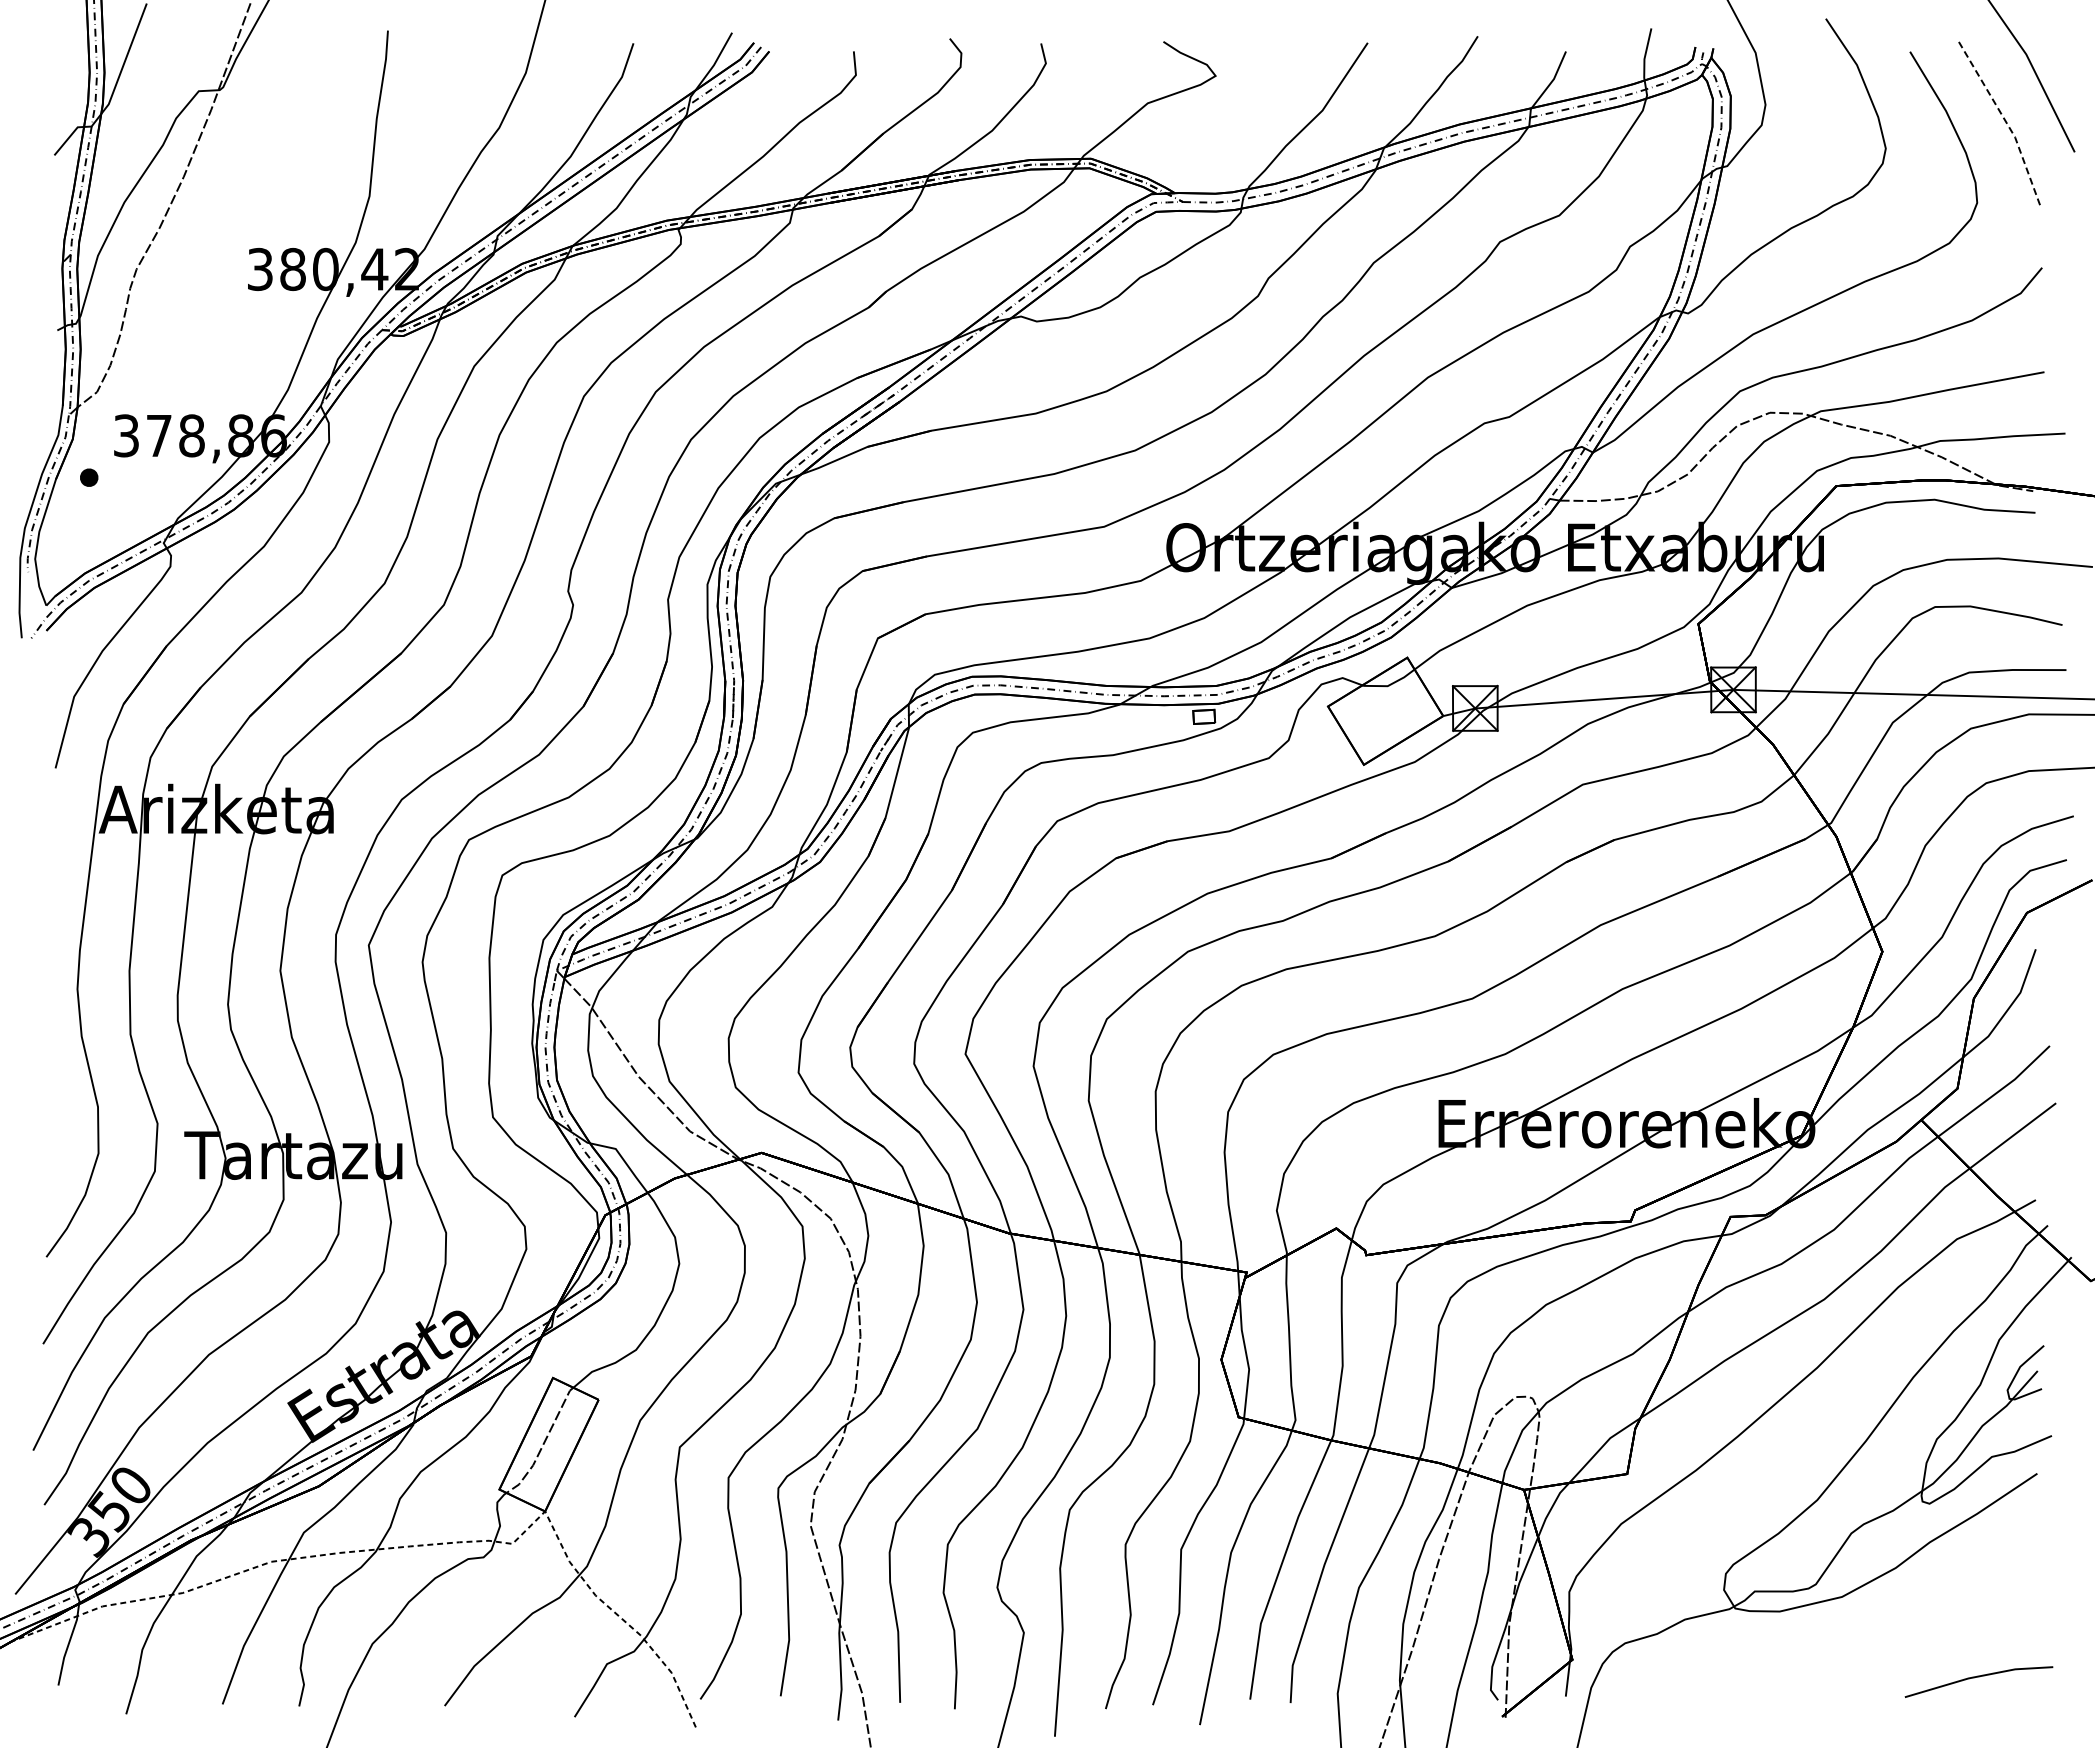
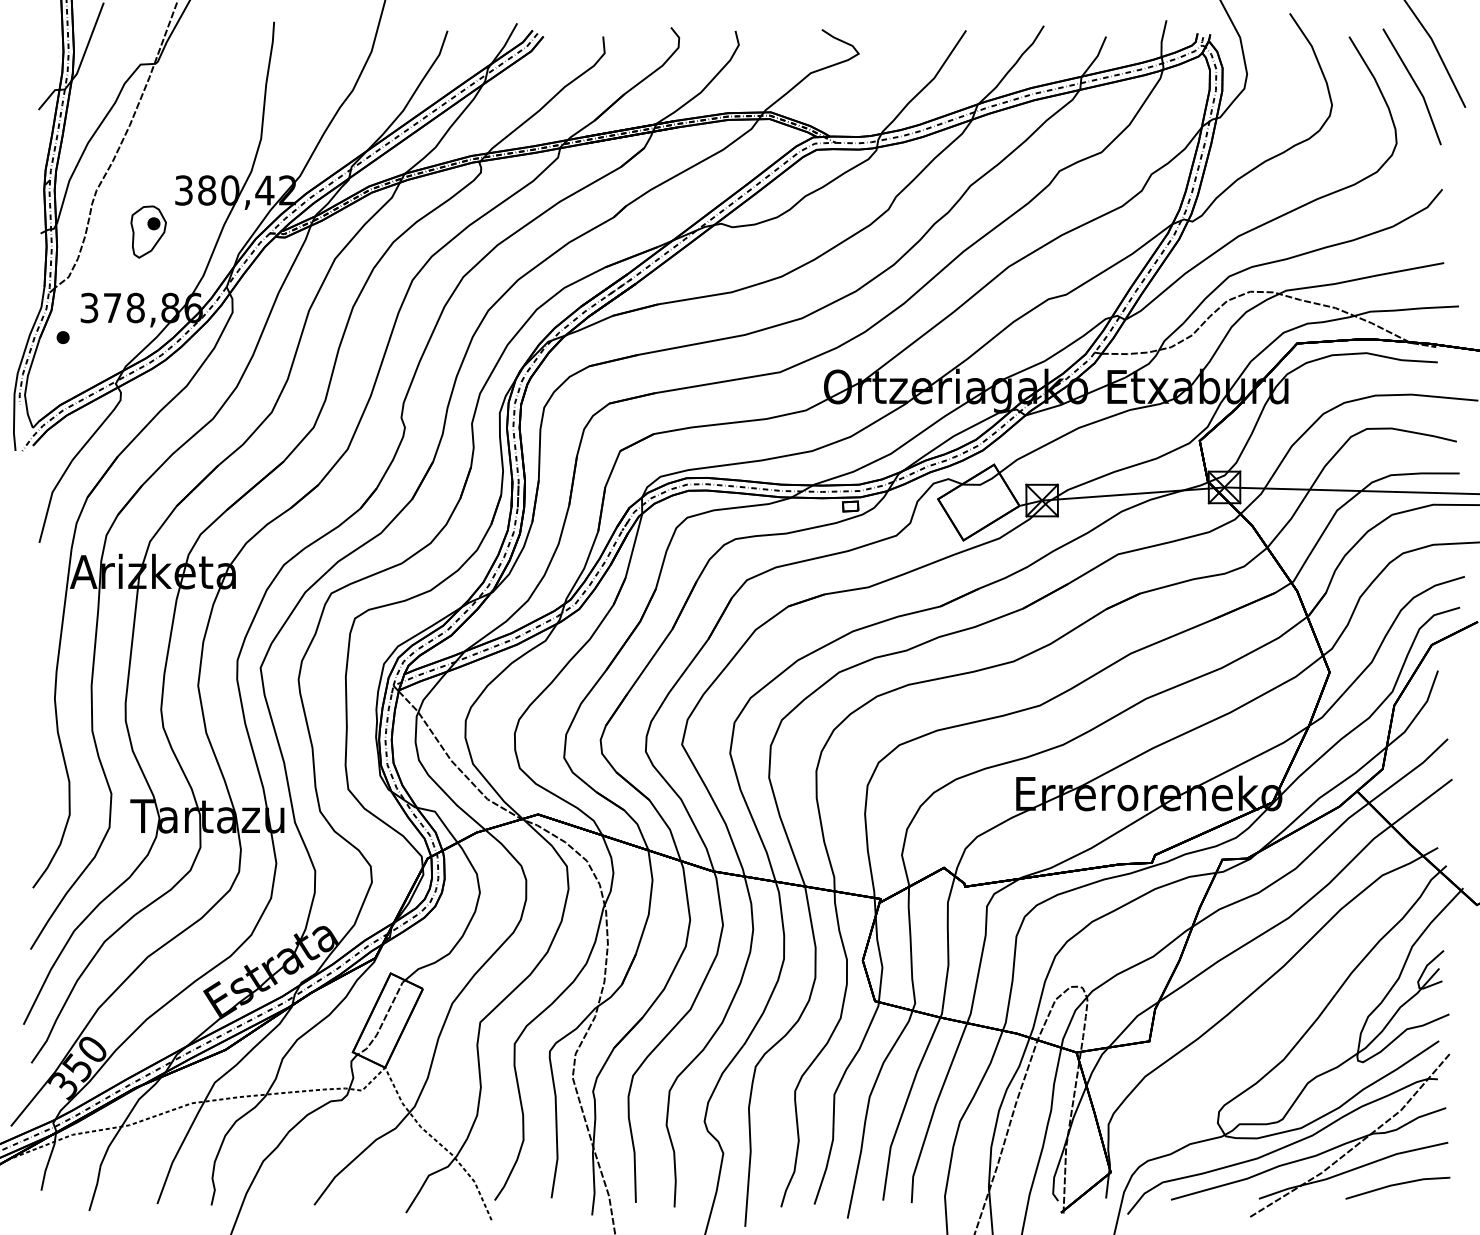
line: (2005, 120) -> (1416, 85), dashed -> solid
part: (209, 328) -> (148, 232), added
part: (1828, 1618) -> (1291, 1143), added

